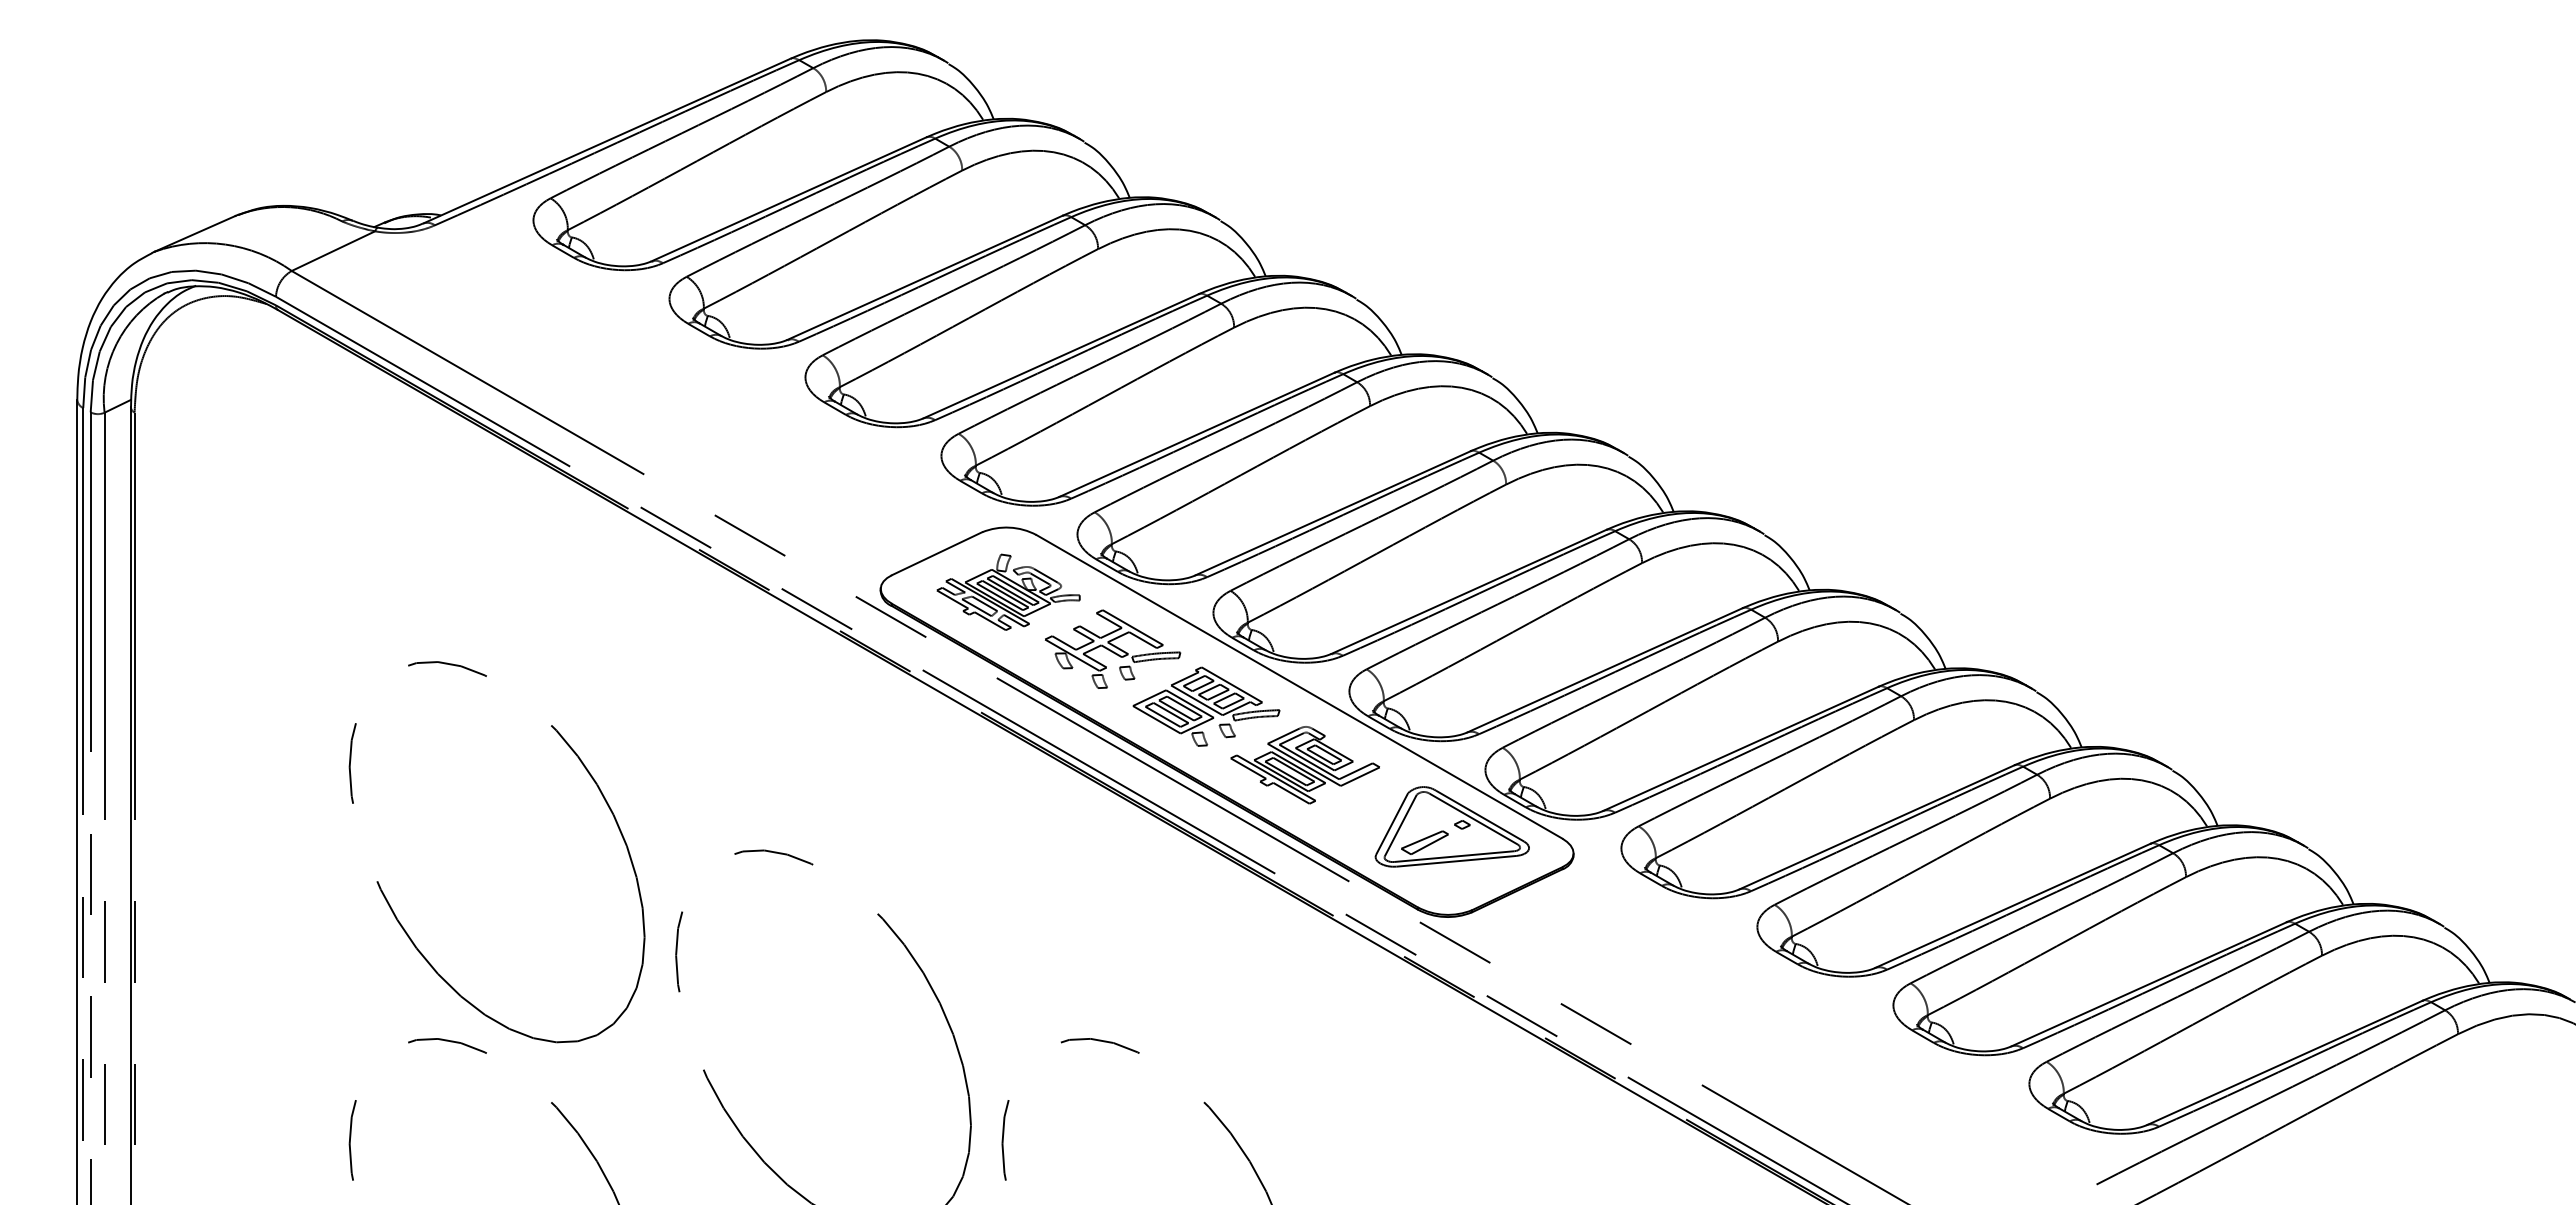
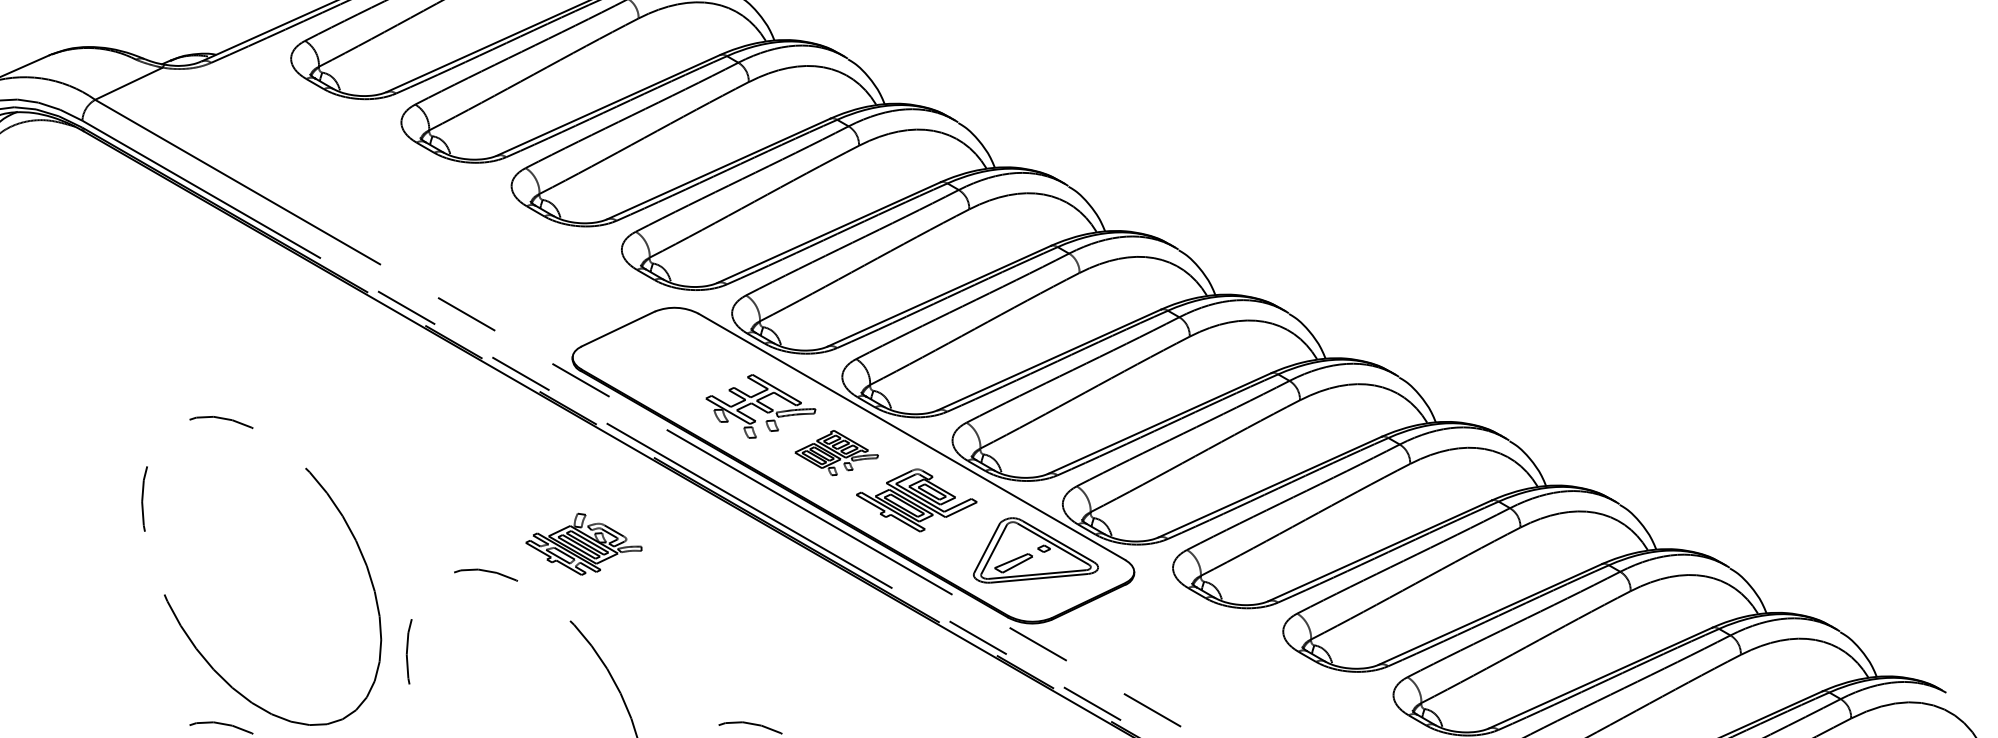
part: (1008, 591) -> (583, 543), moved
part: (1206, 706) -> (836, 452), size x0.7

